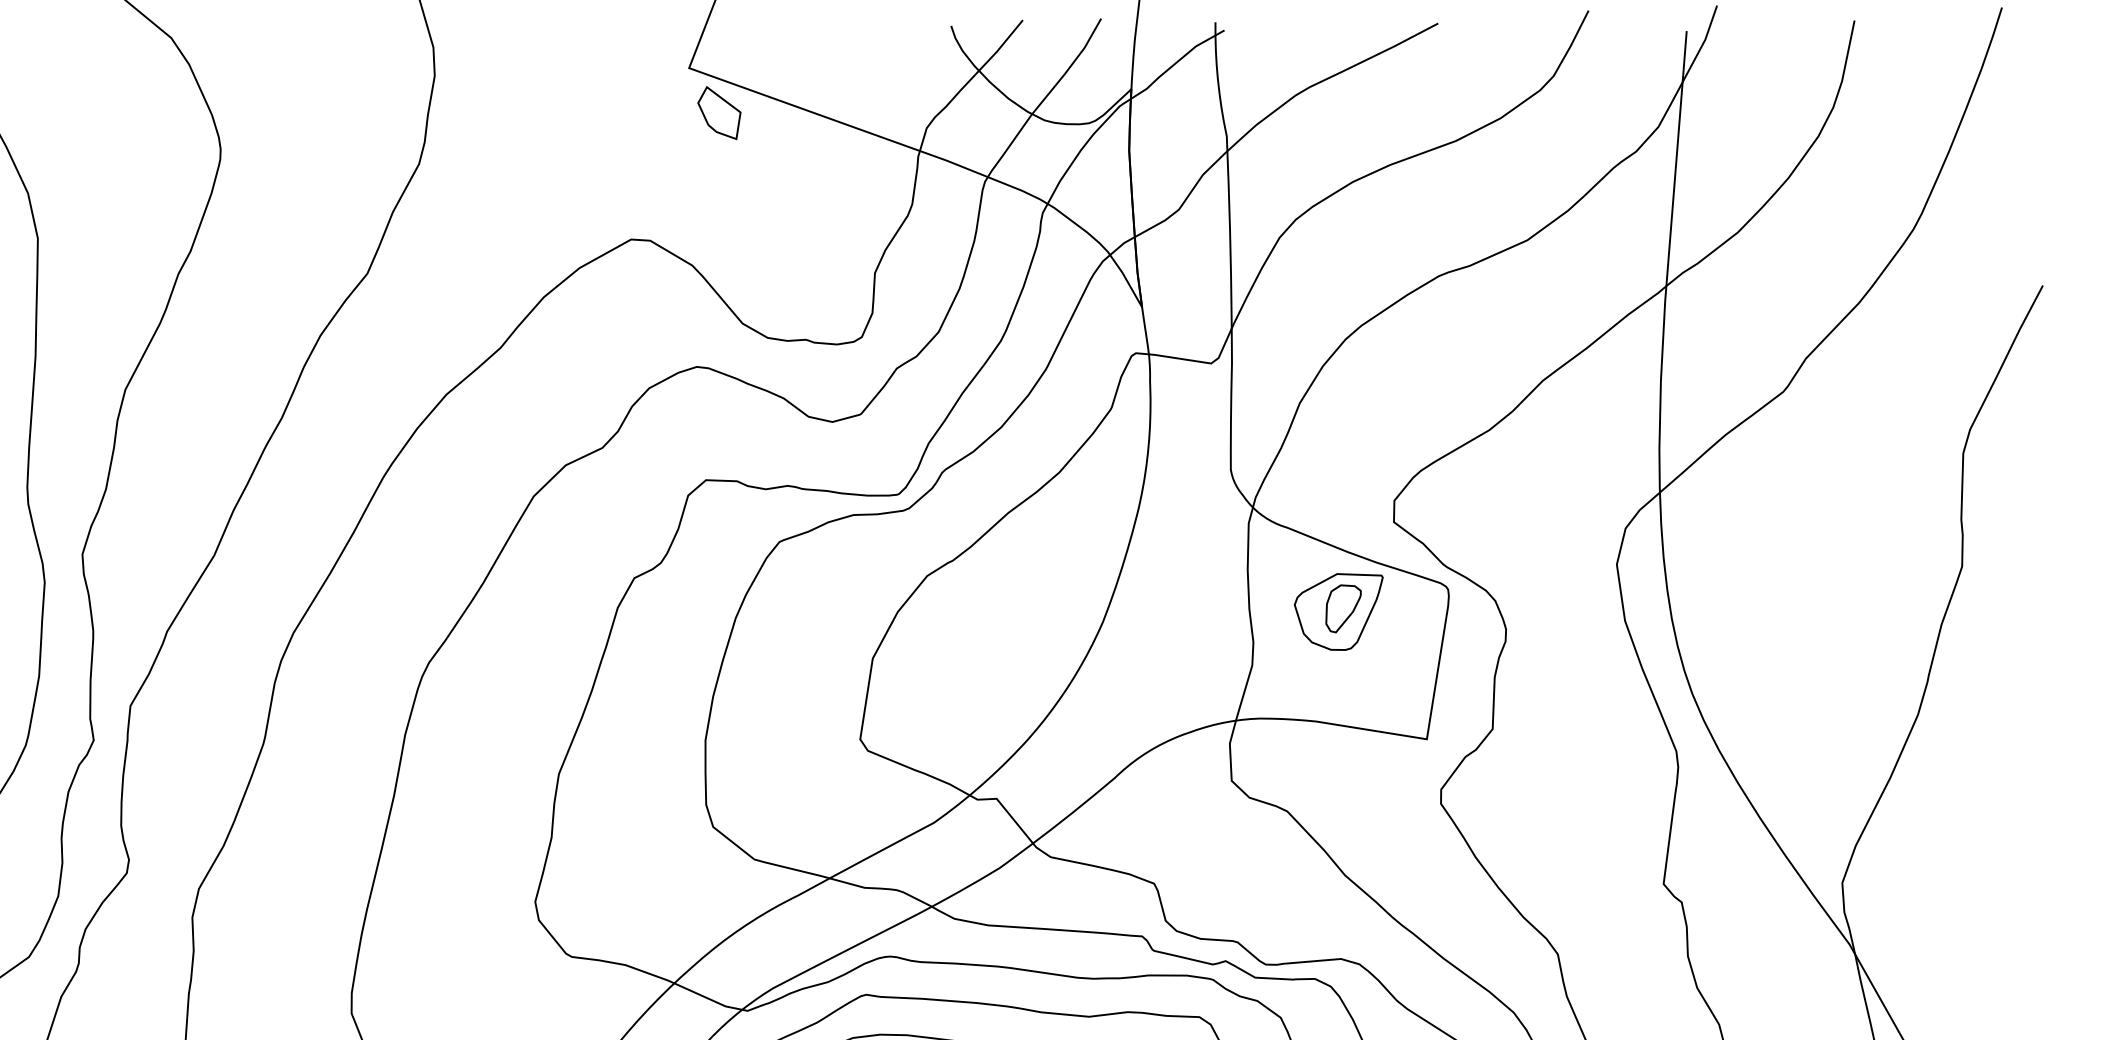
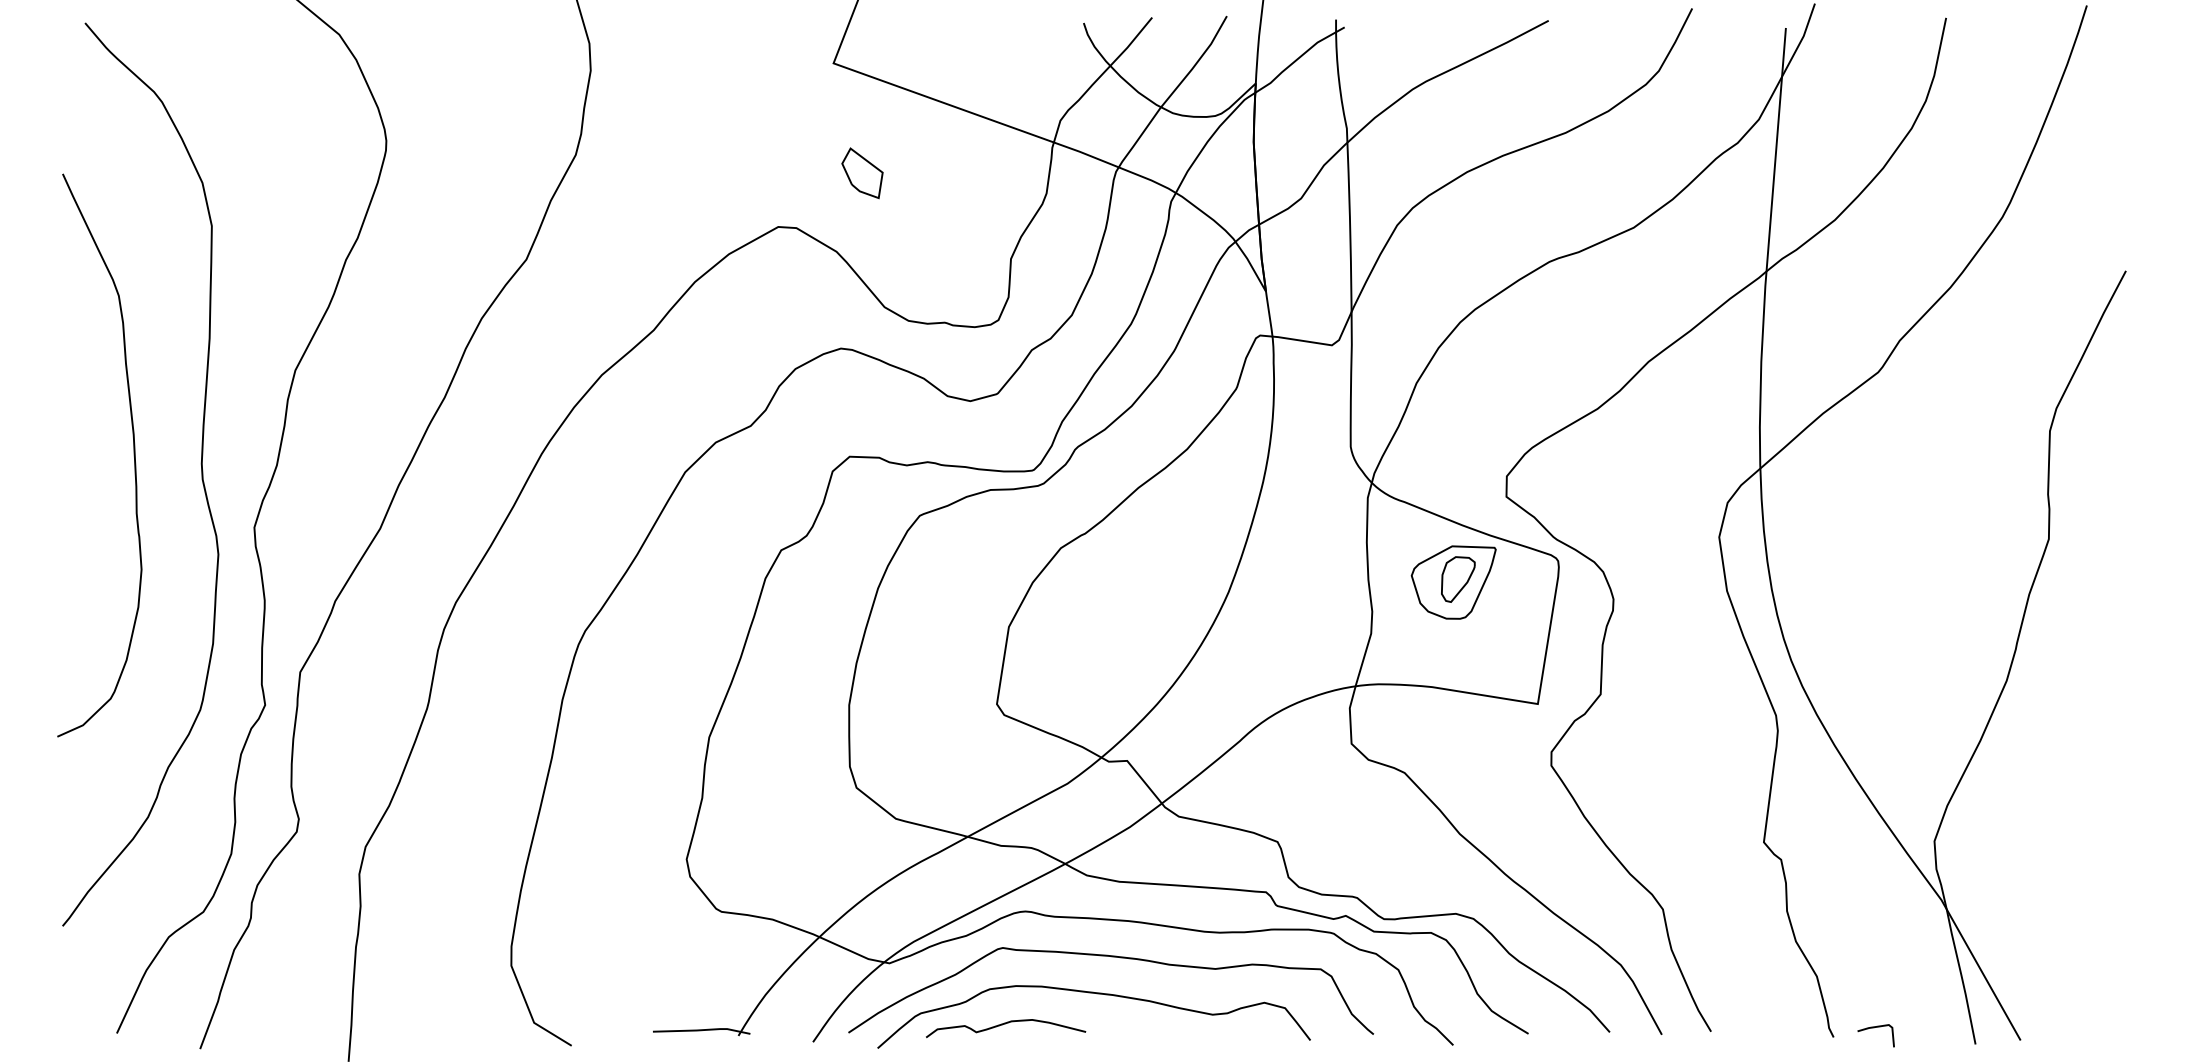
part: (719, 113) -> (862, 173), moved

